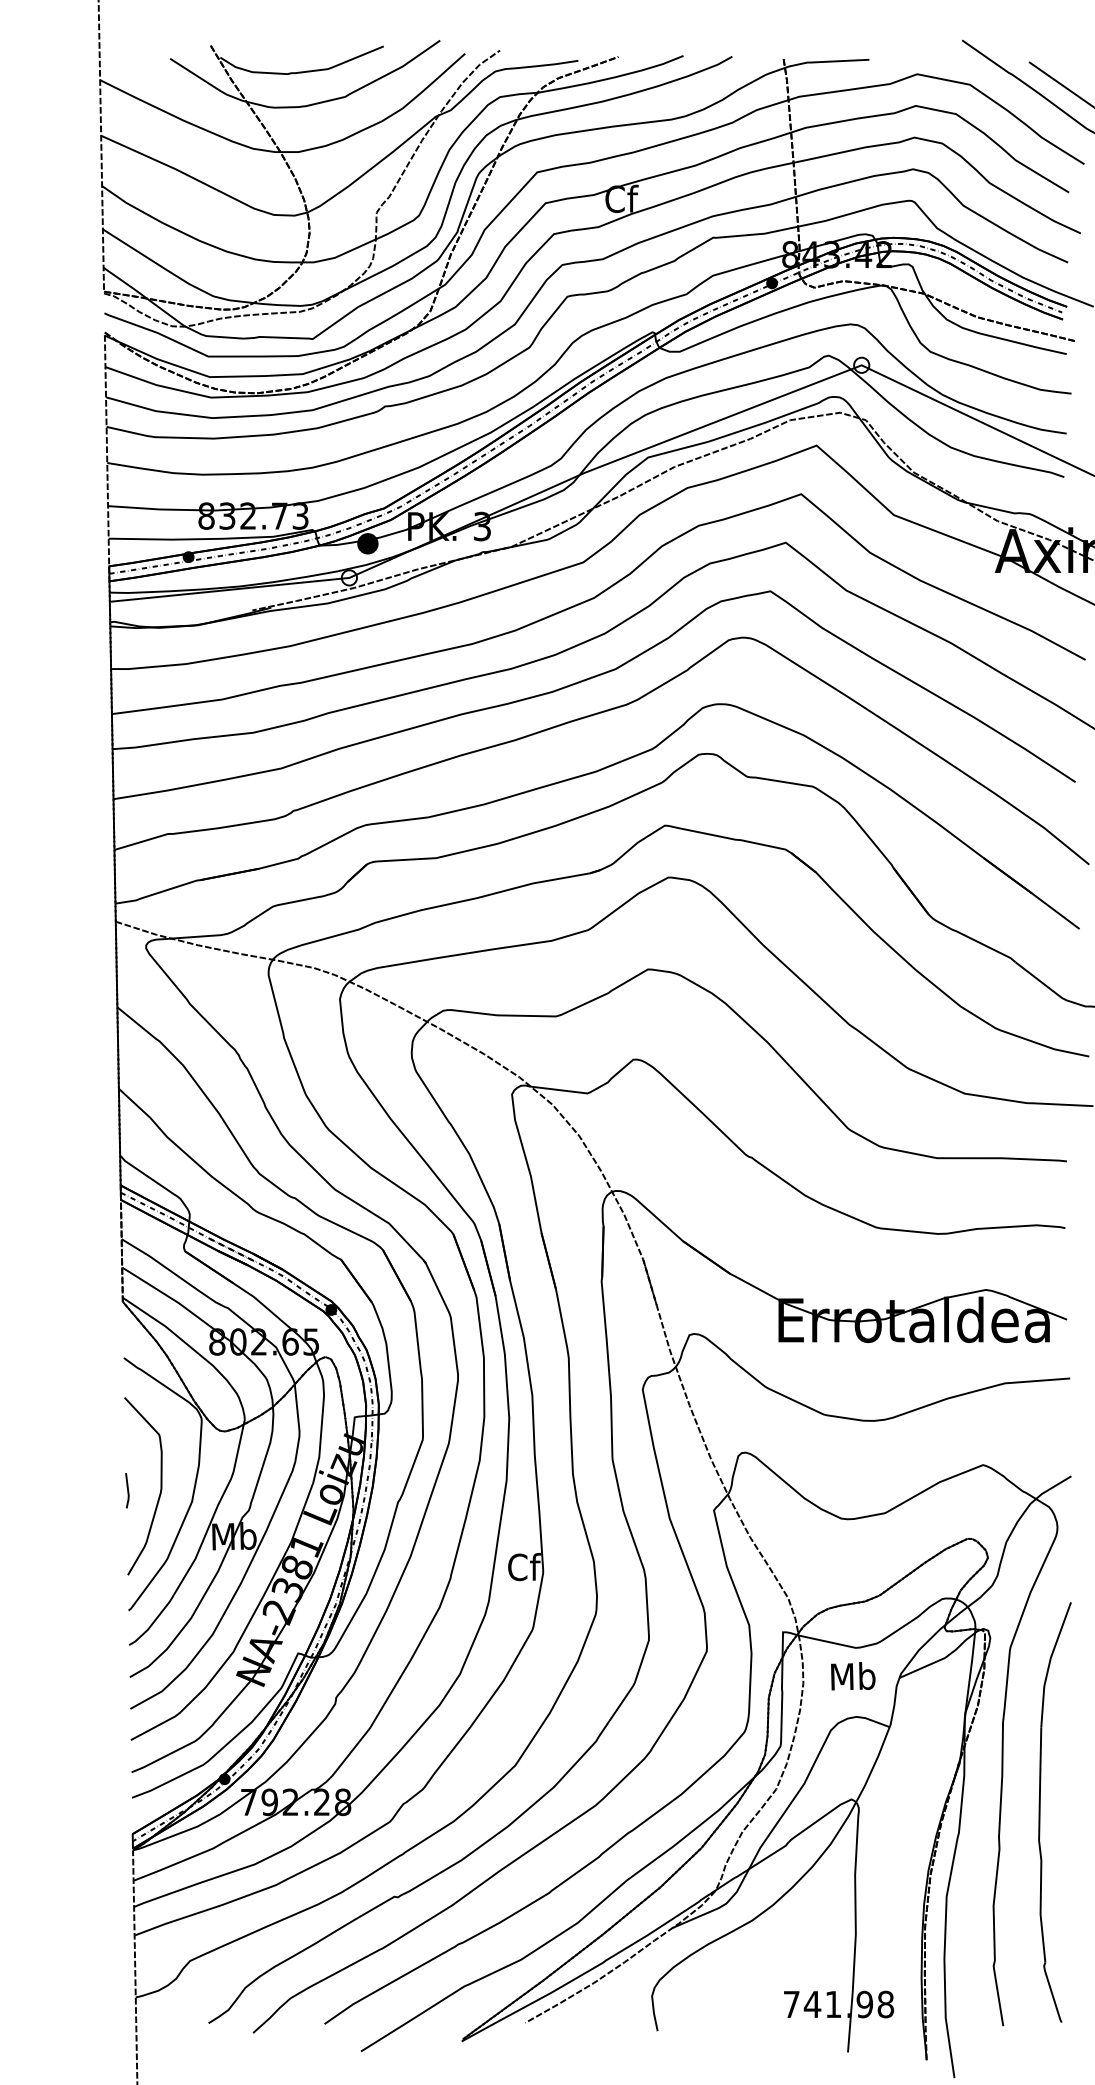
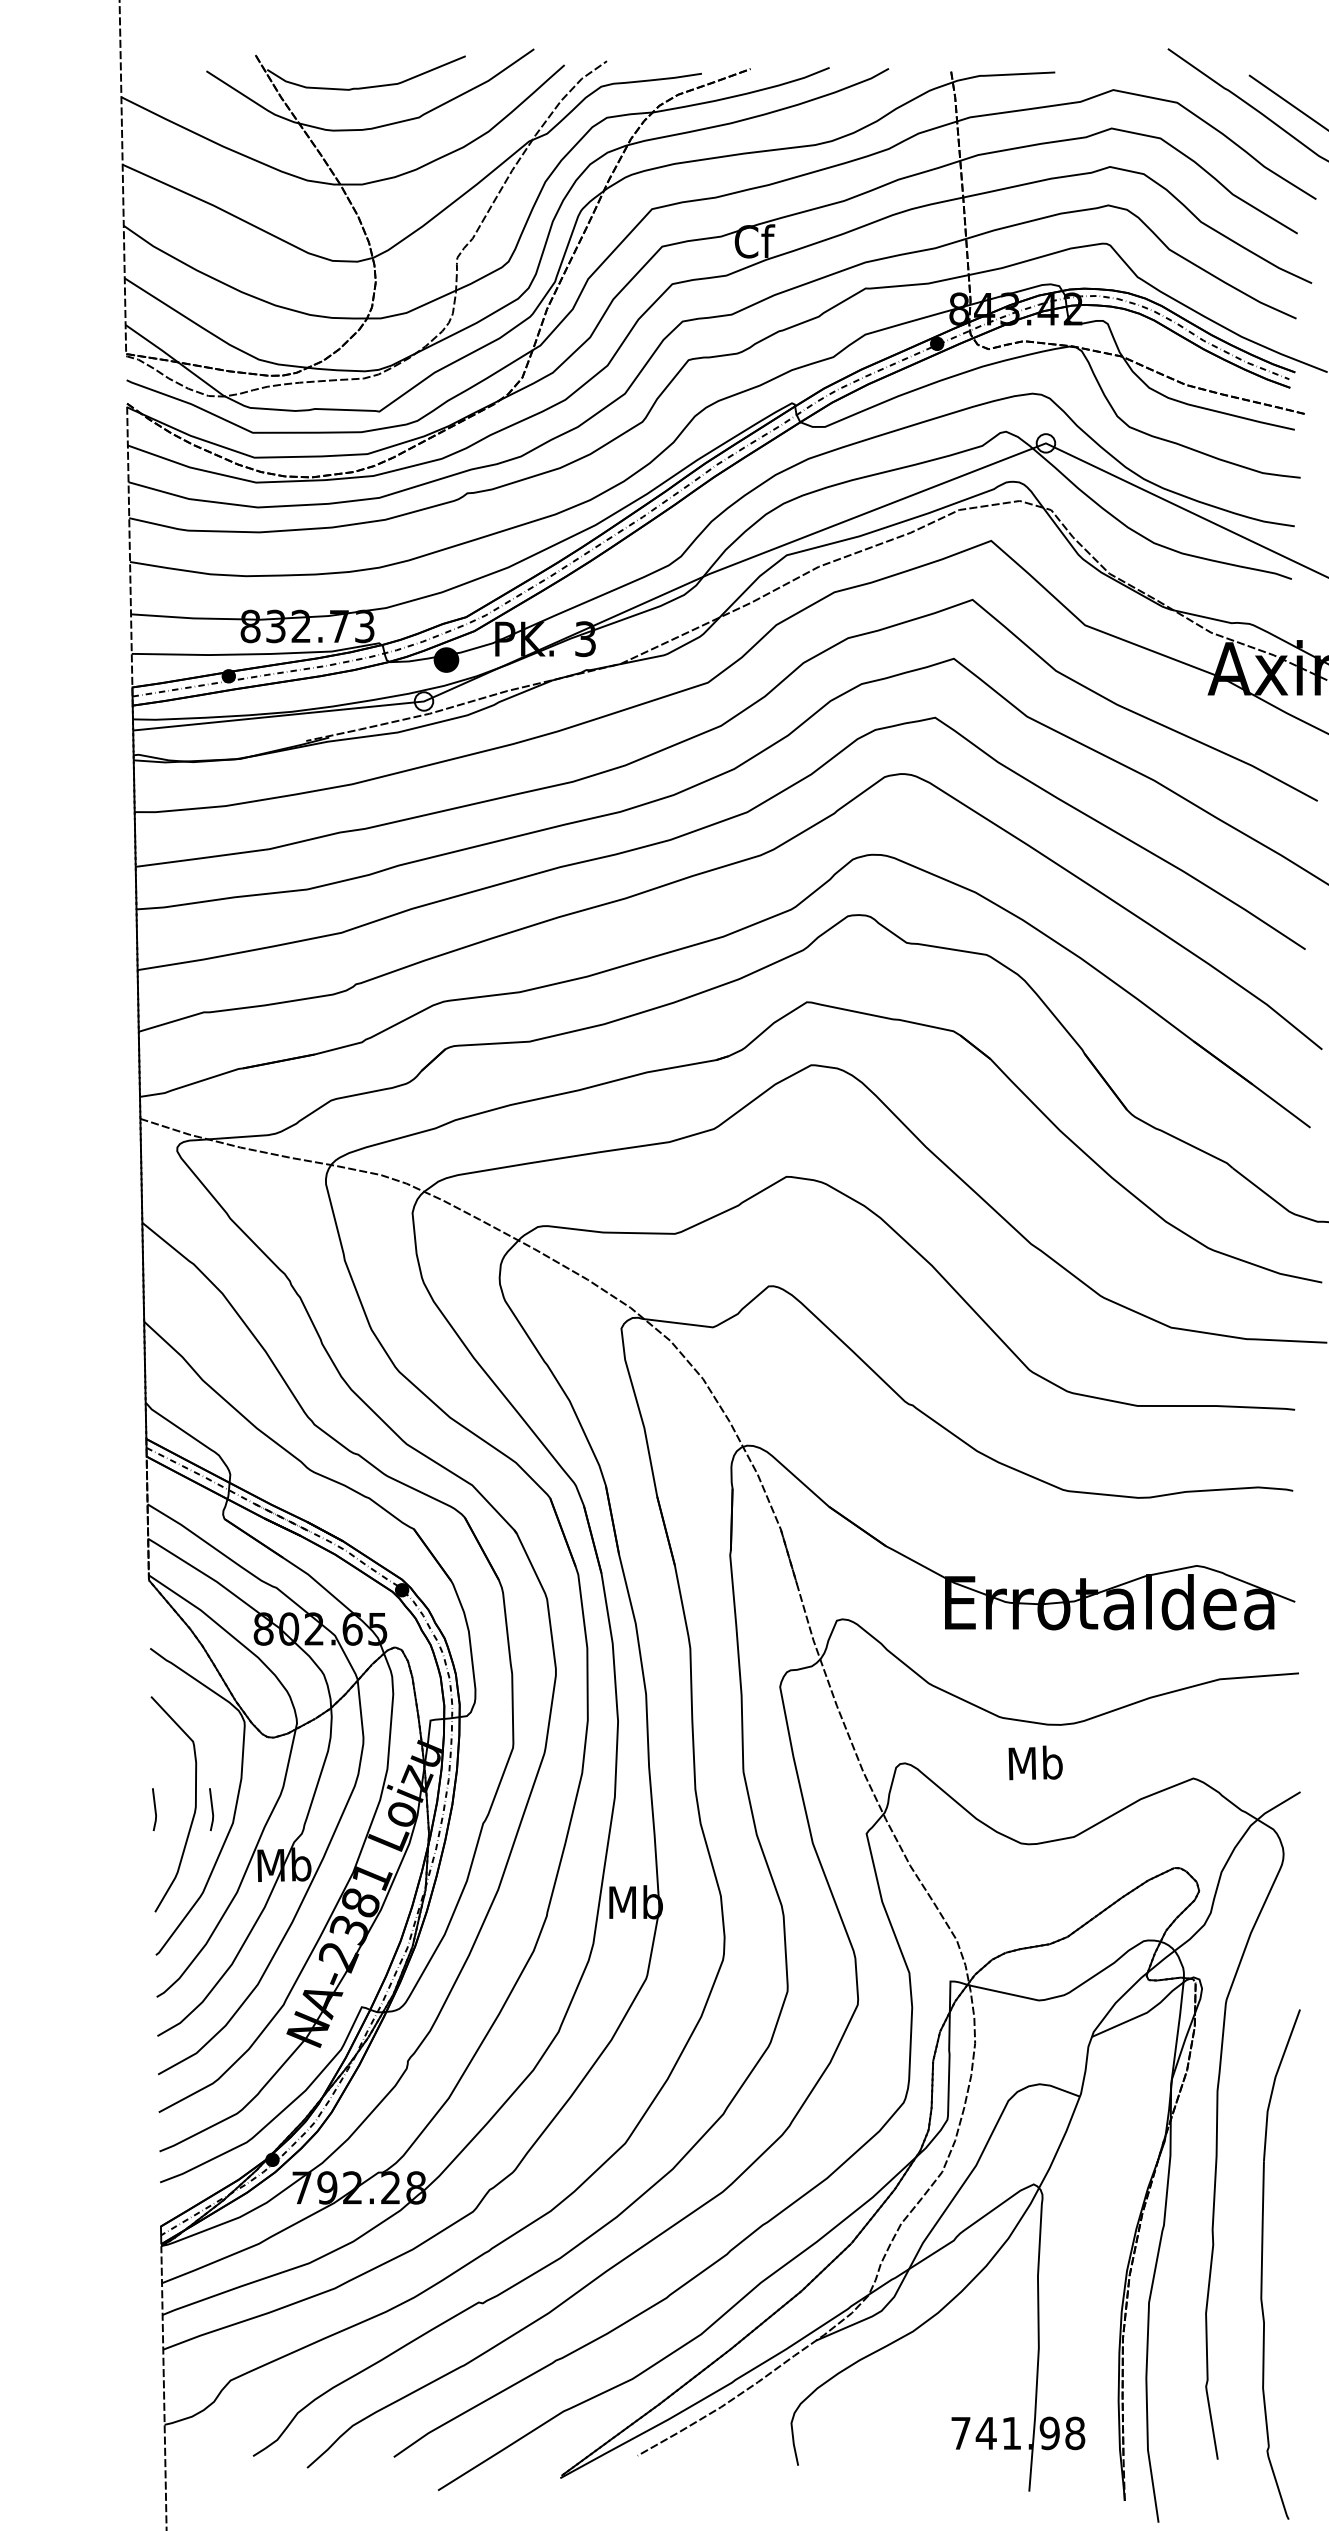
line: (174, 1490) -> (211, 1809), added
text: (524, 1567) -> (636, 1902), Cf -> Mb
text: (853, 1676) -> (1035, 1763), moved
part: (1040, 1812) -> (1263, 2264), moved

